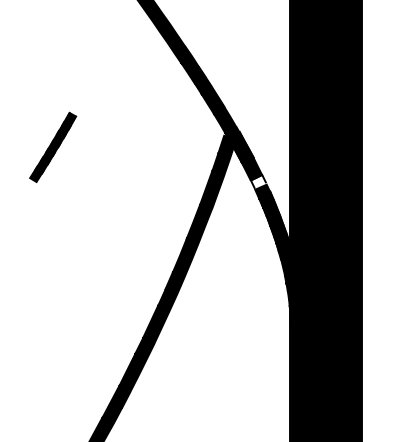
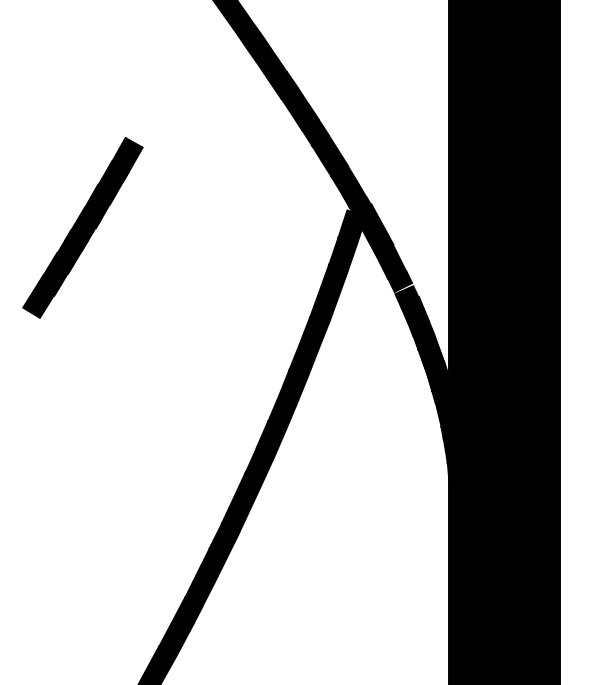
part: (52, 147) -> (81, 228), size x1.67
fill: (258, 181) -> (400, 281), added

